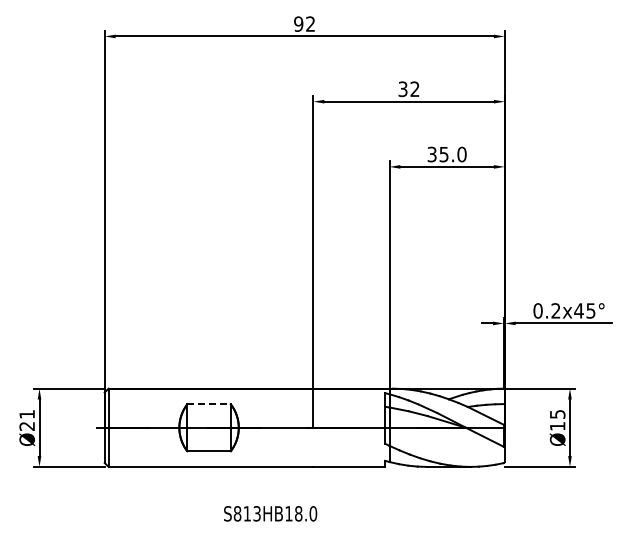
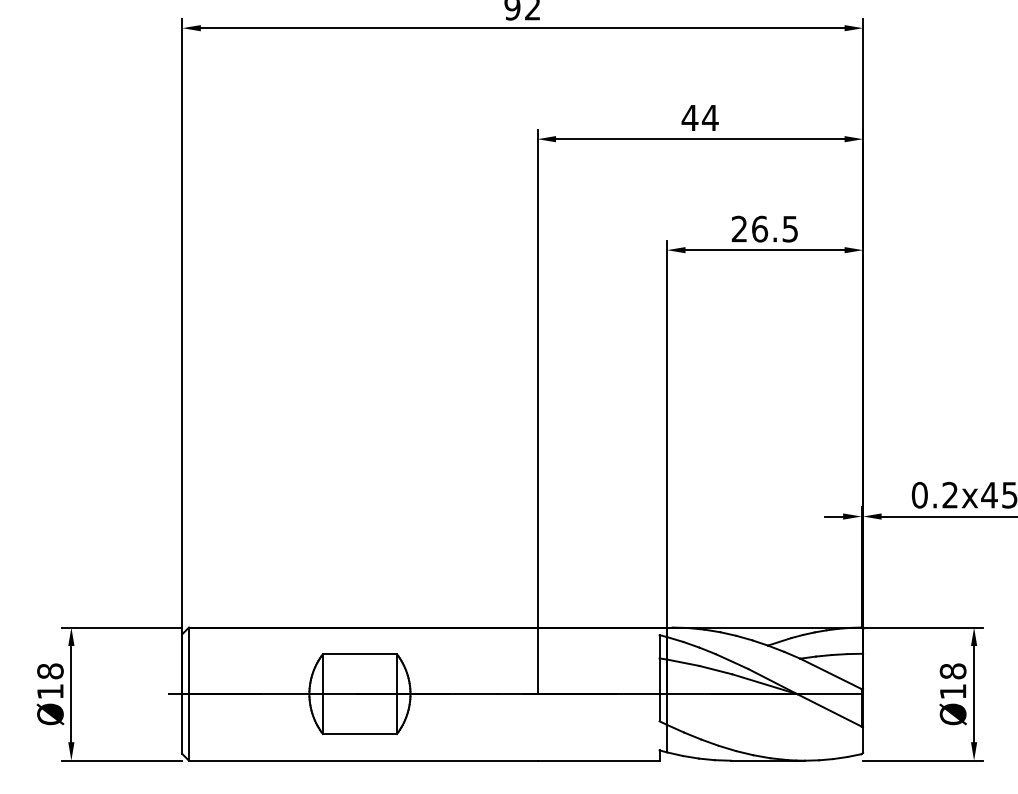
text: (408, 89) -> (699, 118), 32 -> 44
text: (446, 154) -> (763, 229), 35.0 -> 26.5
line: (209, 404) -> (360, 654), dashed -> solid
text: (557, 414) -> (952, 671), Ø15 -> Ø18
text: (27, 419) -> (50, 680), Ø21 -> Ø18

